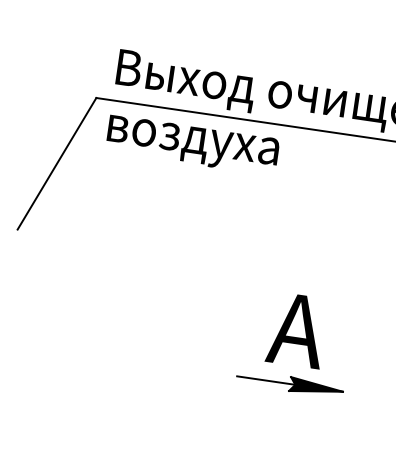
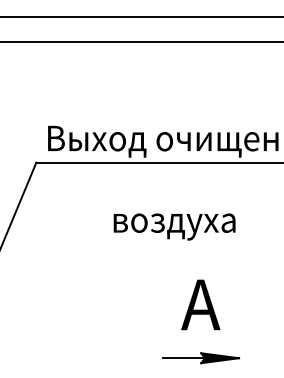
text: (192, 144) -> (174, 226), moved
part: (290, 384) -> (201, 358), moved

